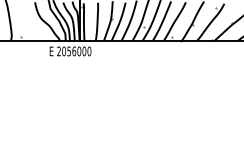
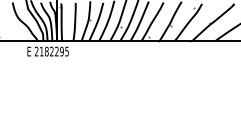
text: (76, 51) -> (54, 51), 2056000 -> 2182295

